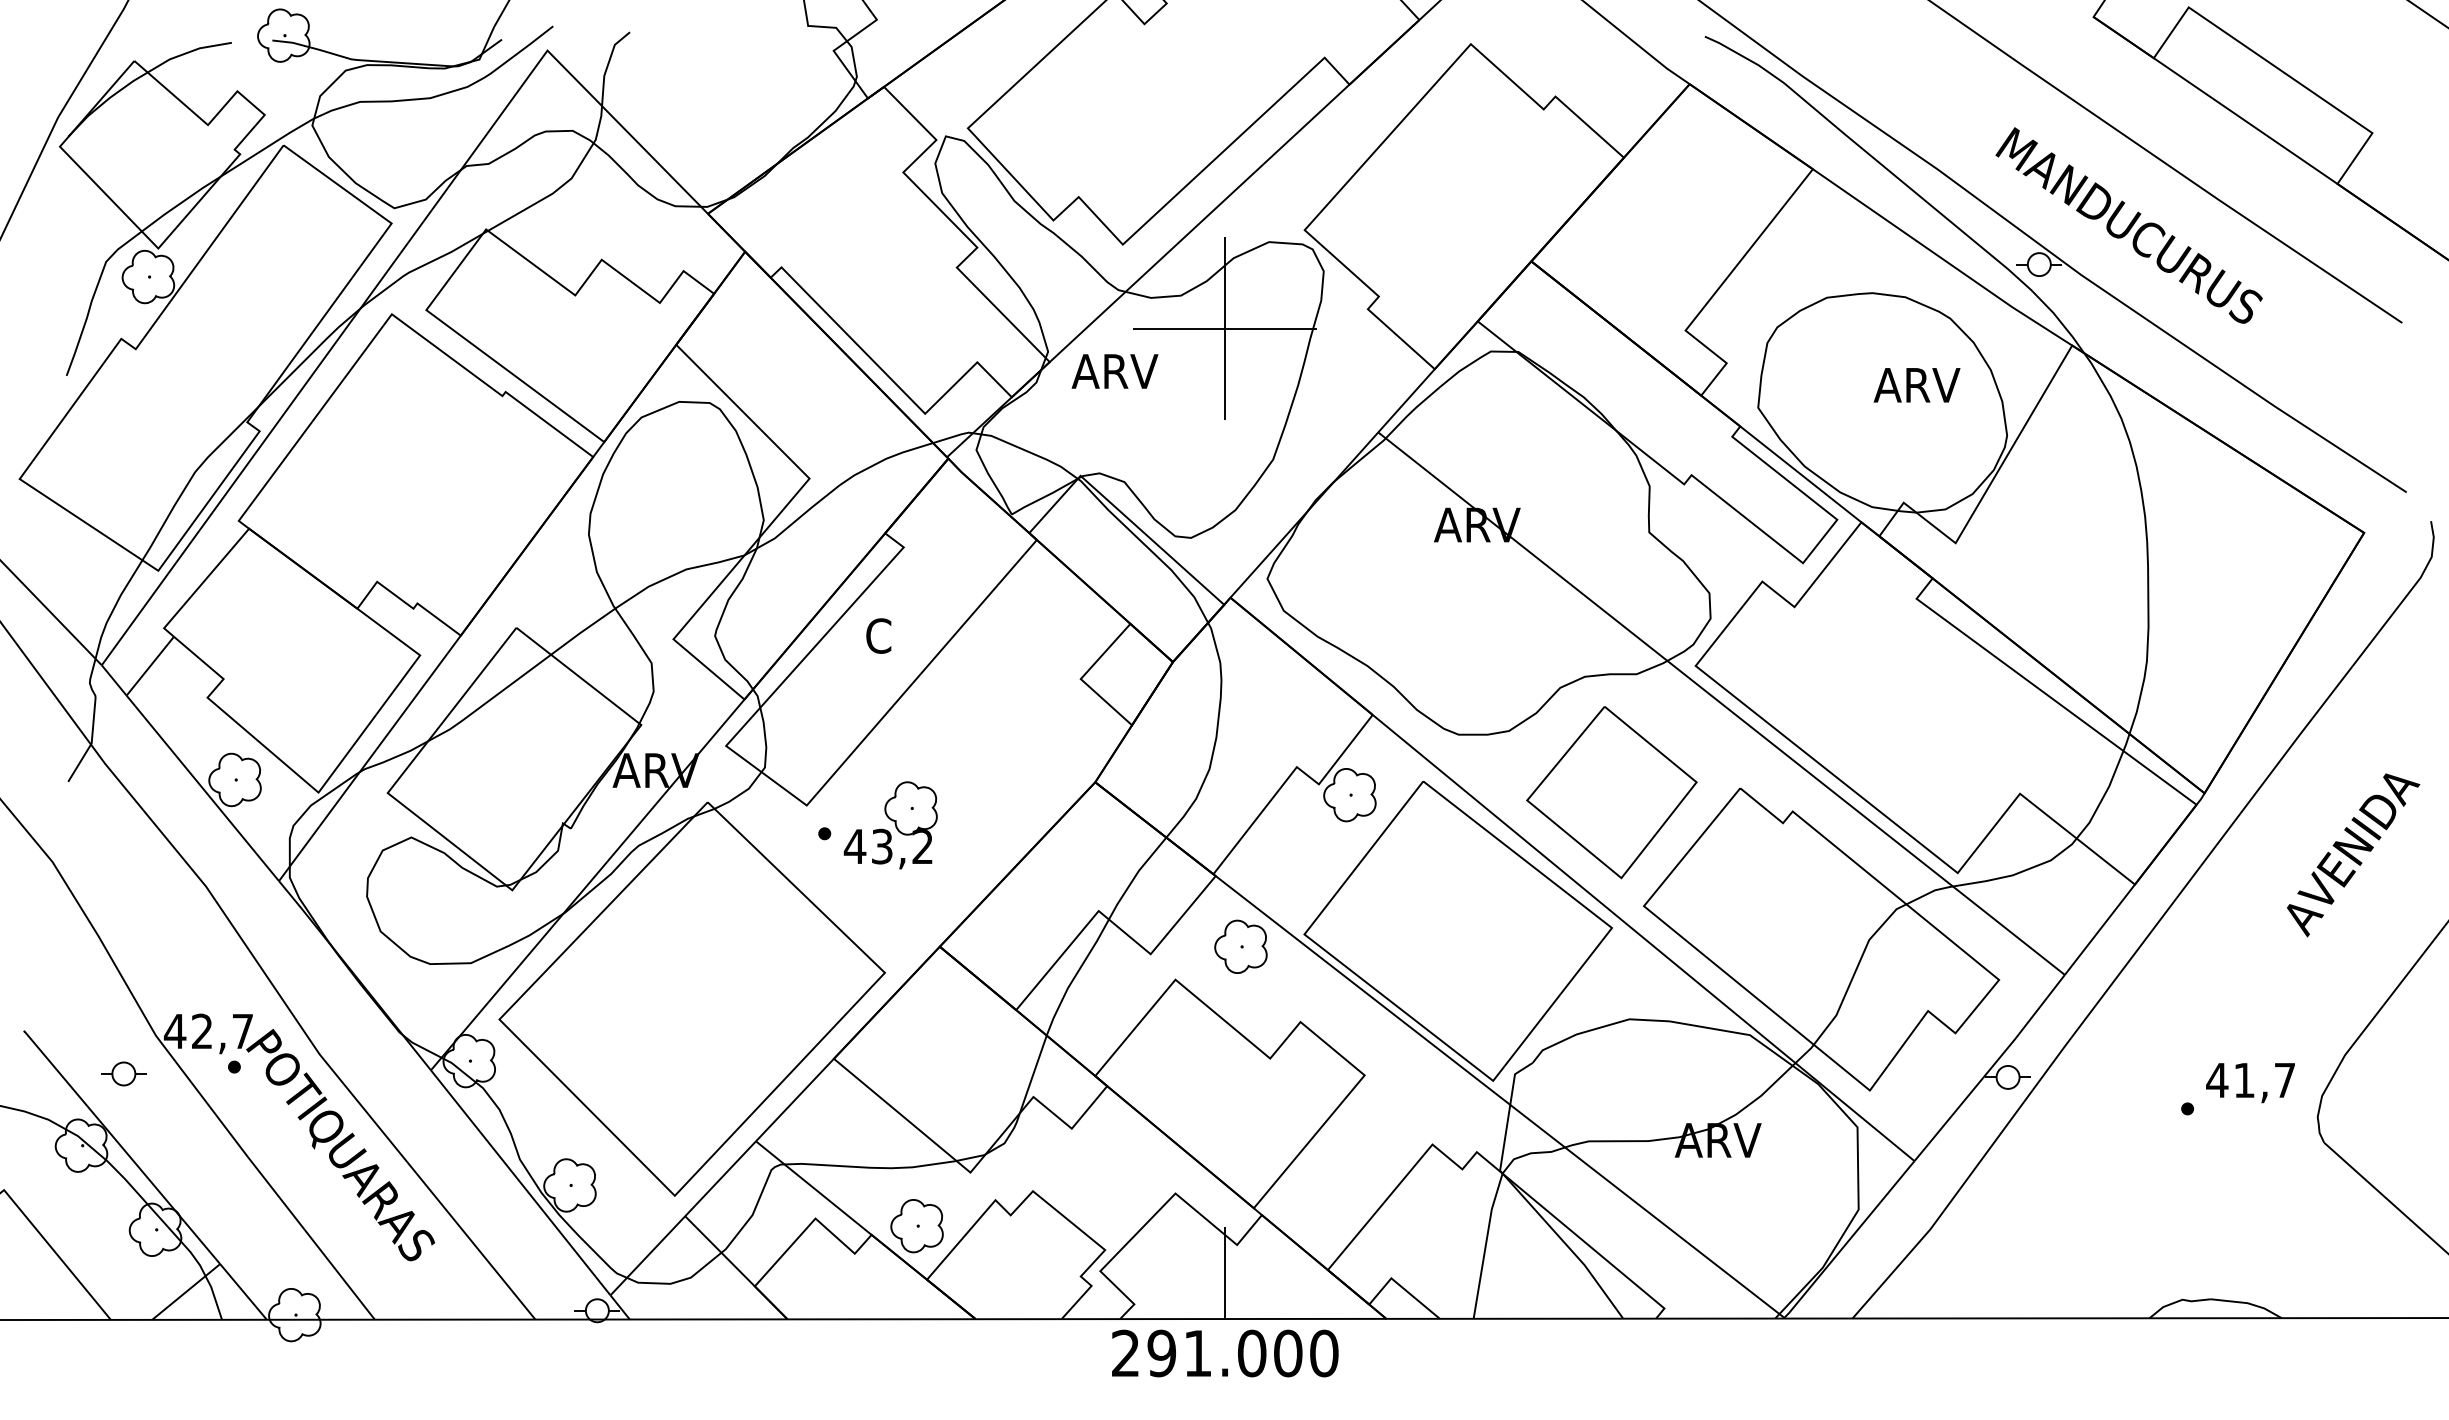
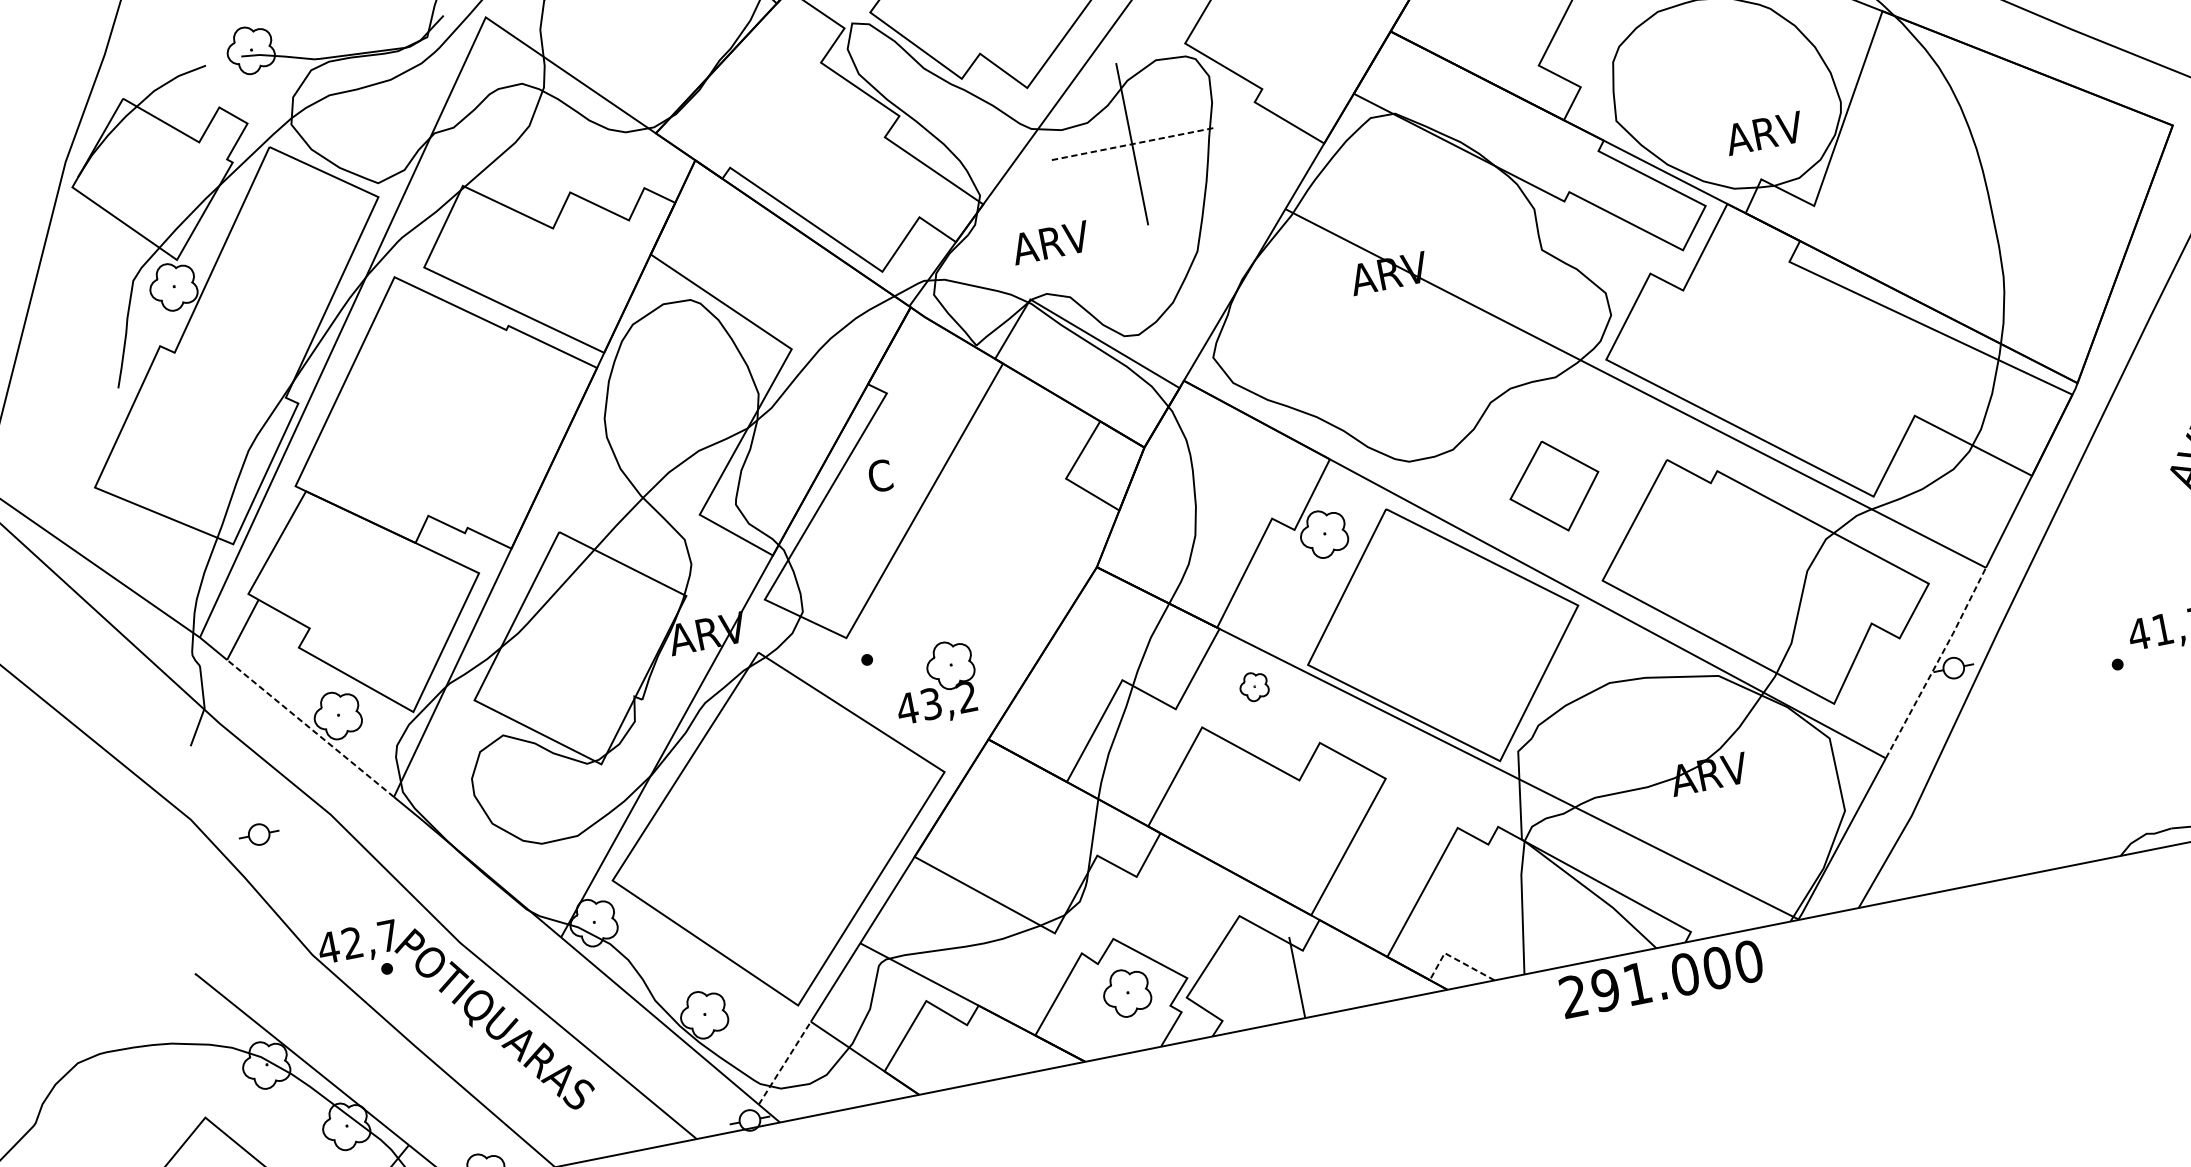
line: (1225, 328) -> (1132, 144), solid -> dashed
text: (1114, 371) -> (1050, 242), moved
text: (1916, 385) -> (1763, 133), moved
line: (202, 788) -> (310, 728), solid -> dashed
part: (1611, 792) -> (1554, 486), size x0.6
part: (890, 825) -> (934, 683), moved
part: (1240, 946) -> (1253, 686), size x0.6
line: (1991, 1068) -> (1937, 663), solid -> dashed
part: (123, 1073) -> (258, 834), moved
part: (916, 1226) -> (1126, 993), moved
line: (648, 1255) -> (785, 1062), solid -> dashed
line: (1401, 1287) -> (1455, 959), solid -> dashed
text: (1225, 1353) -> (1661, 979), moved

